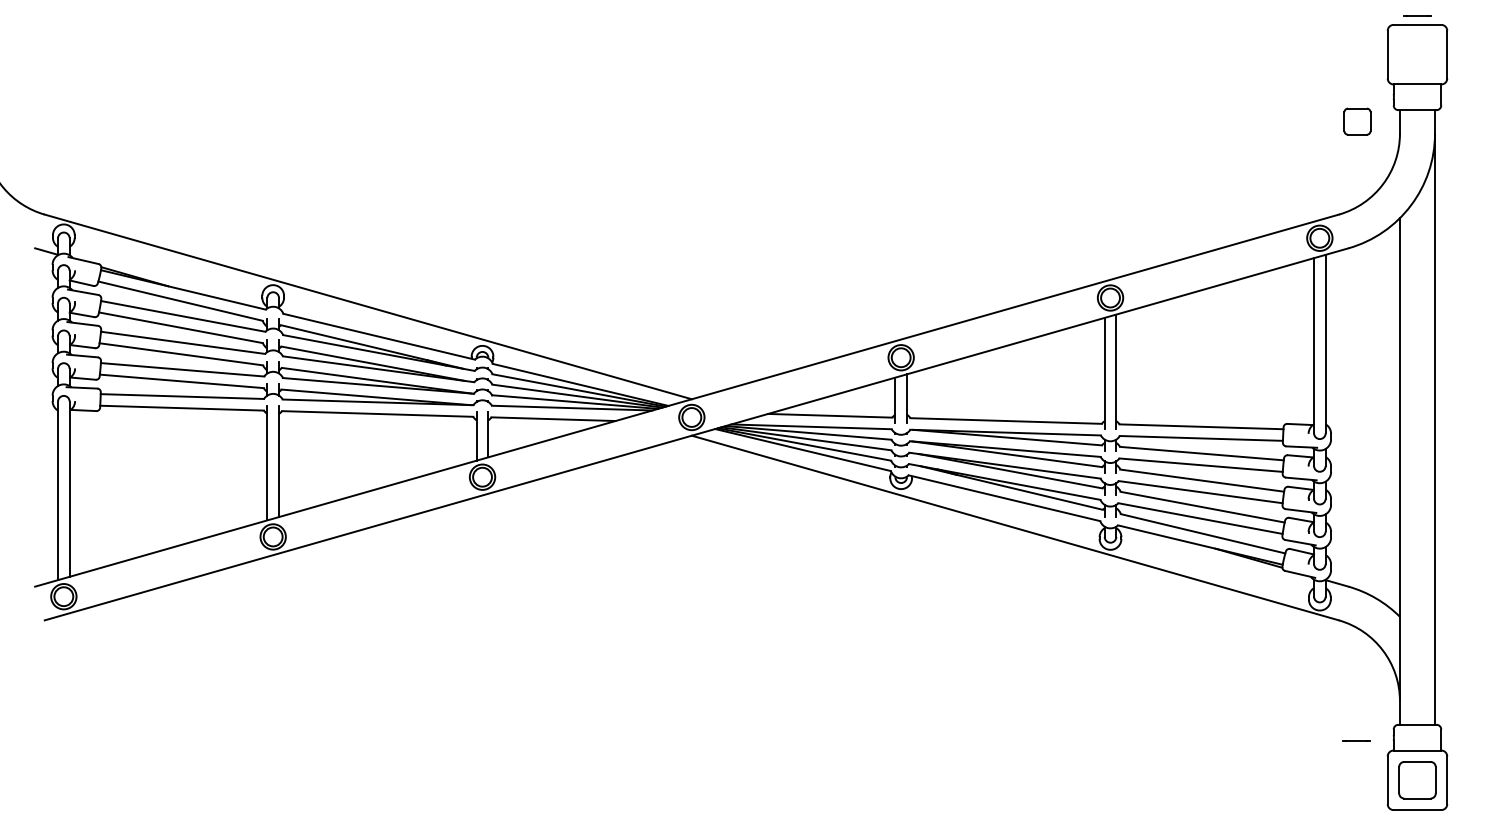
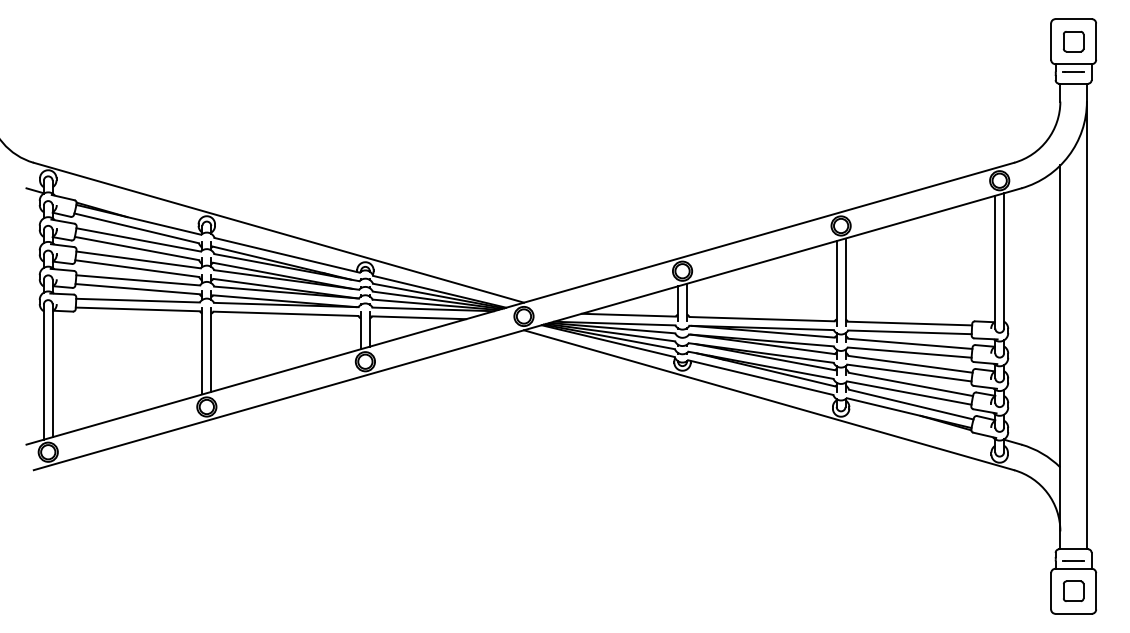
line: (1417, 15) -> (1073, 71), moved
part: (1357, 121) -> (1073, 41), moved
line: (1356, 740) -> (1073, 560), moved
part: (1417, 780) -> (1073, 591), size x0.71

